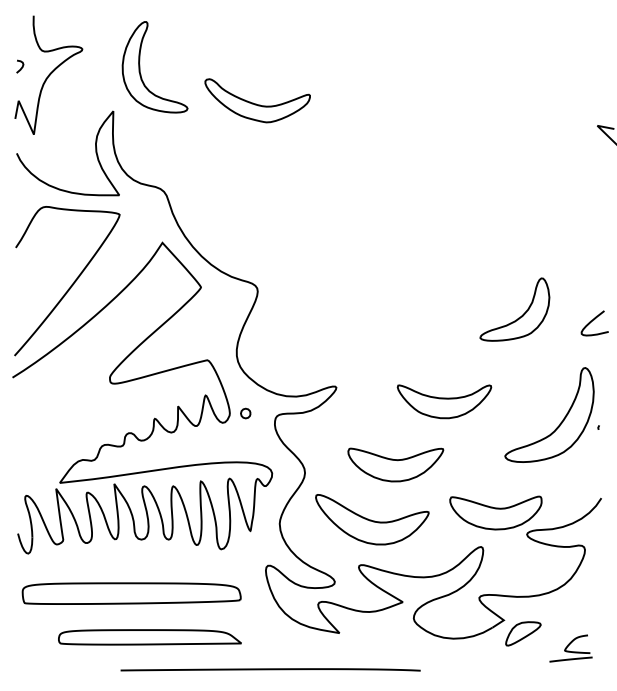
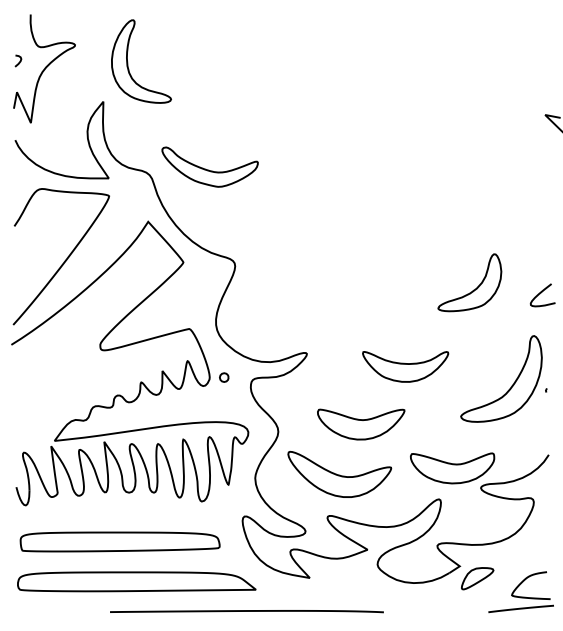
part: (257, 100) -> (209, 166), moved
part: (149, 636) -> (136, 581), size x1.43
part: (570, 647) -> (520, 591), size x1.67

